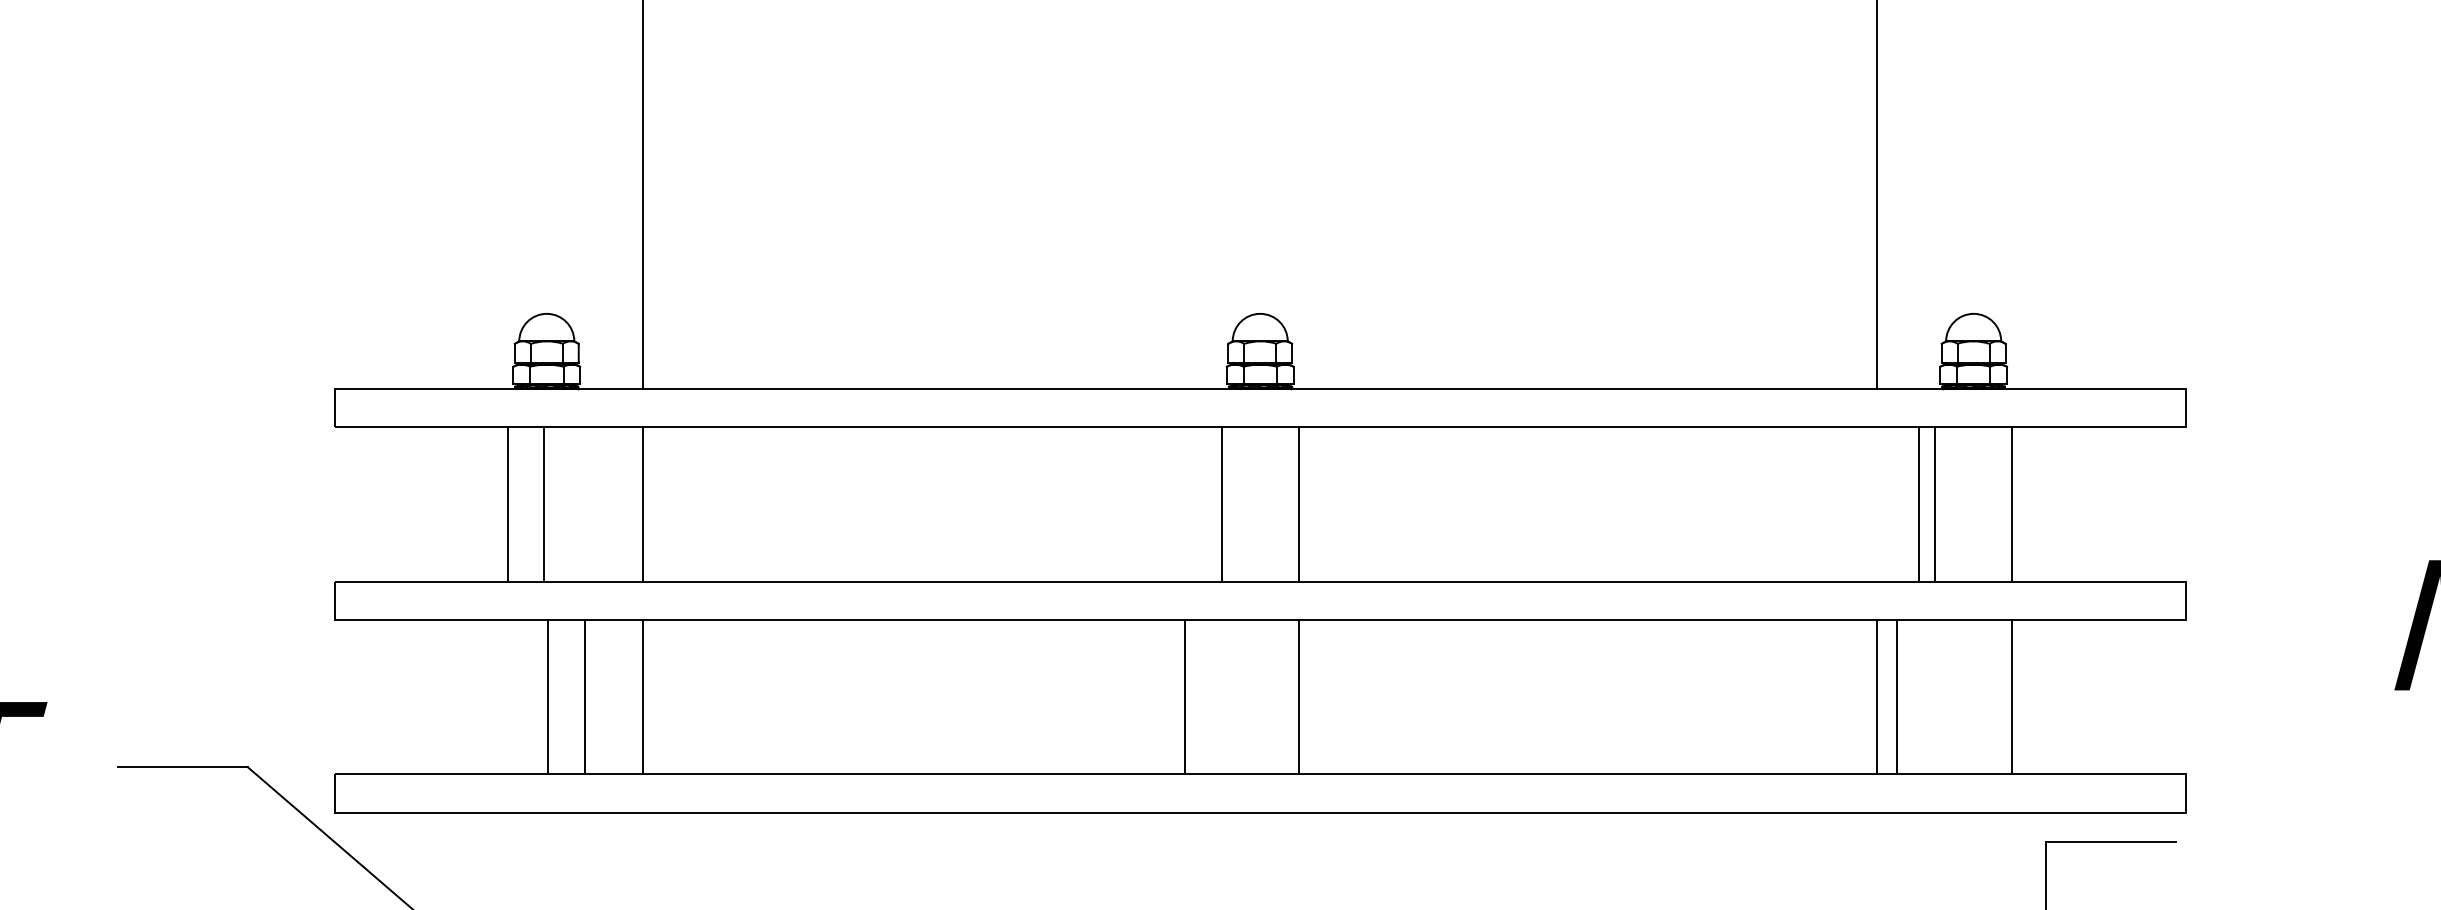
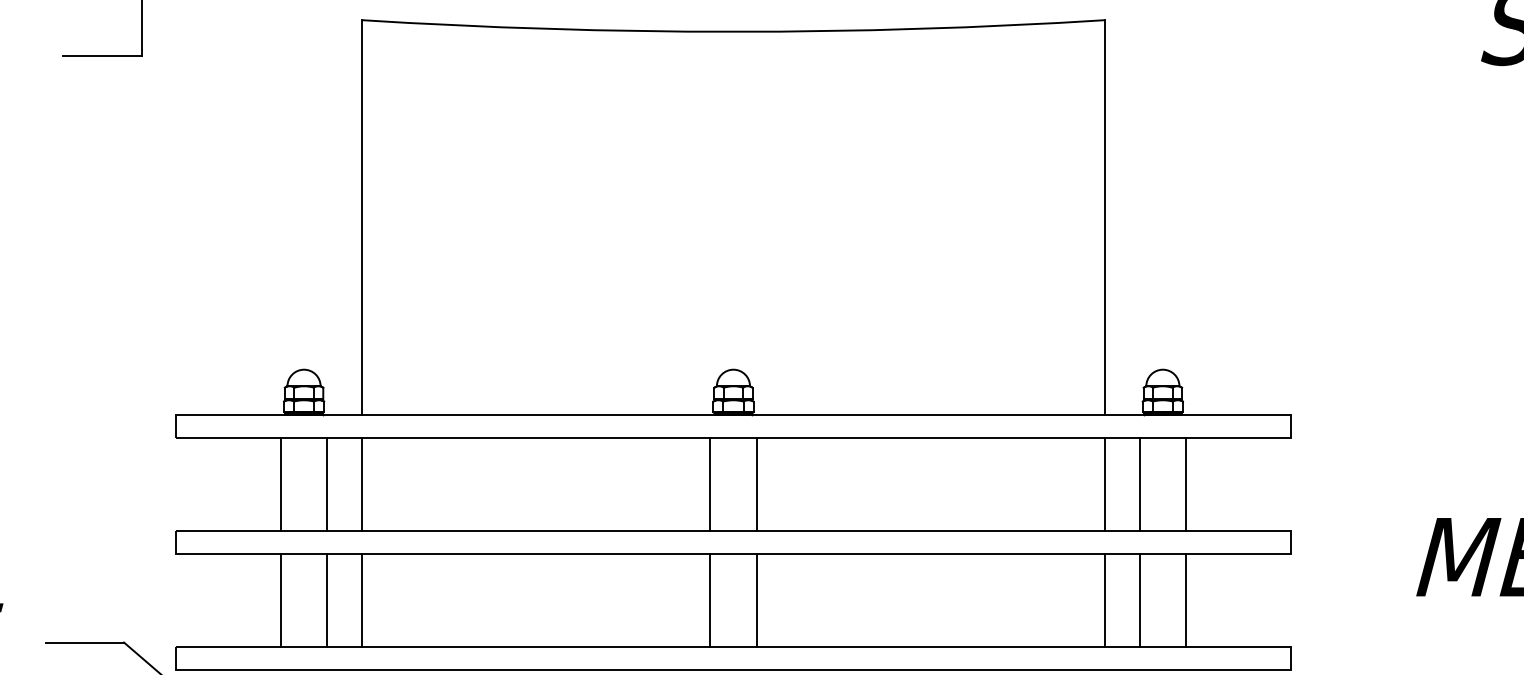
line: (544, 504) -> (327, 484), moved
line: (1918, 504) -> (1104, 484), moved
line: (547, 697) -> (280, 600), moved
line: (1185, 697) -> (710, 600), moved
line: (1896, 697) -> (1139, 600), moved

